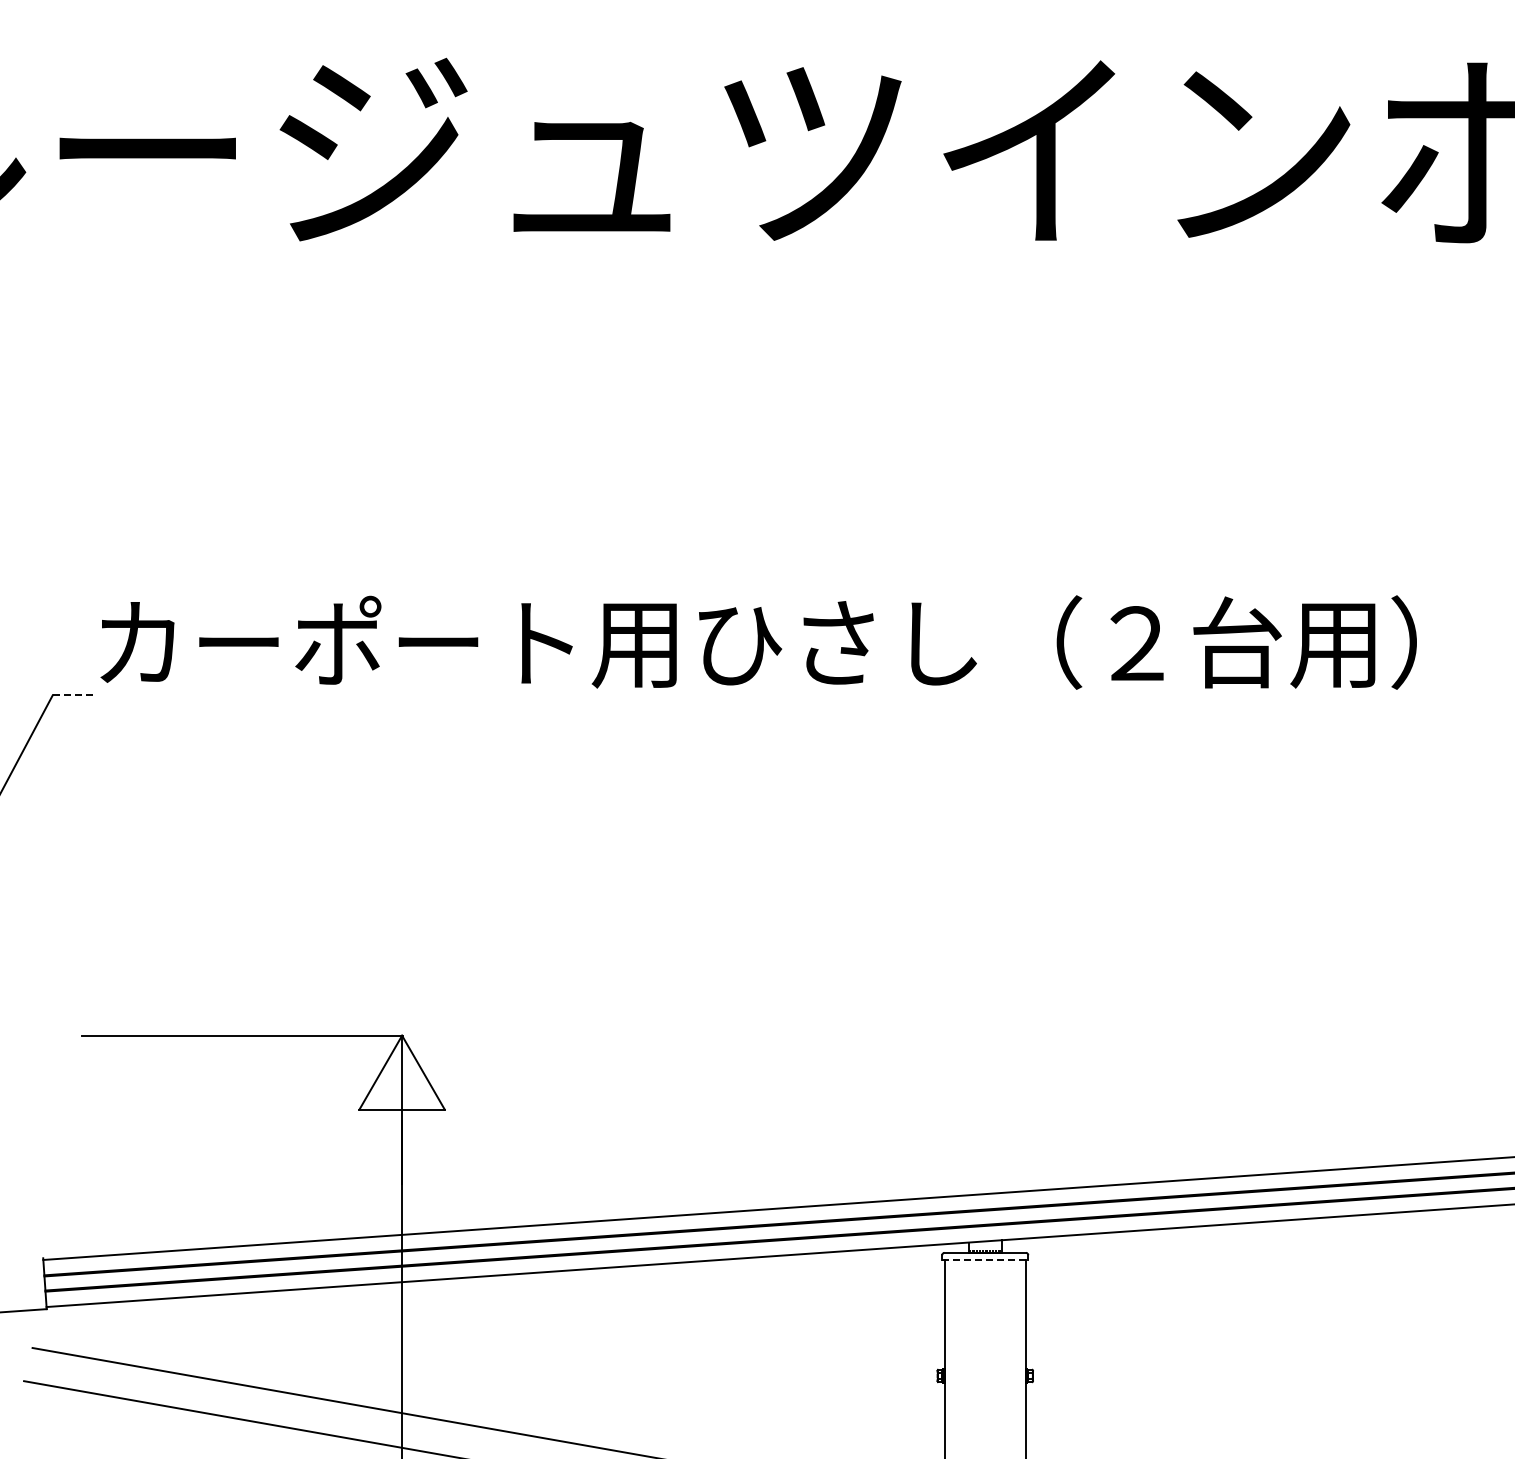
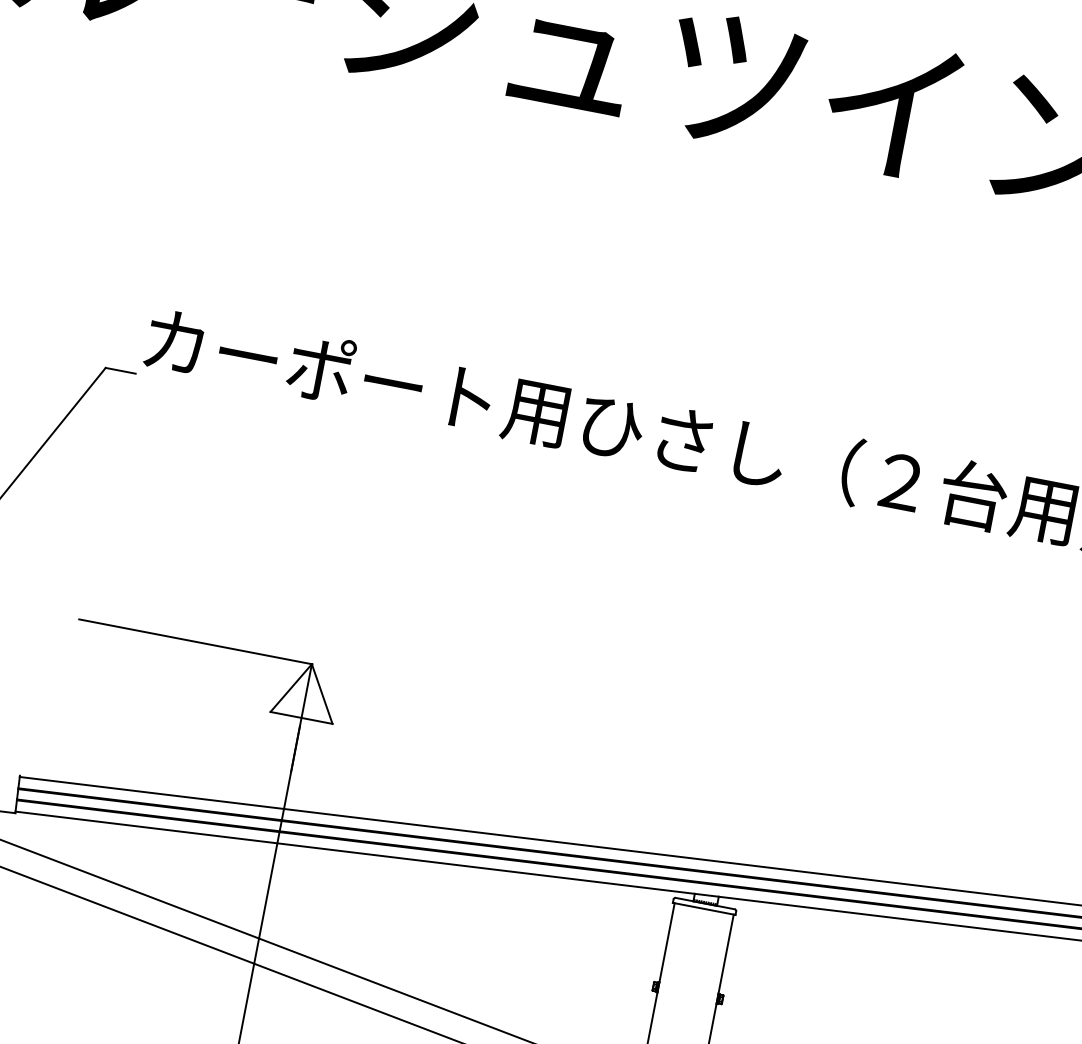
line: (73, 695) -> (120, 371), dashed -> solid
line: (985, 1260) -> (704, 909), dashed -> solid

